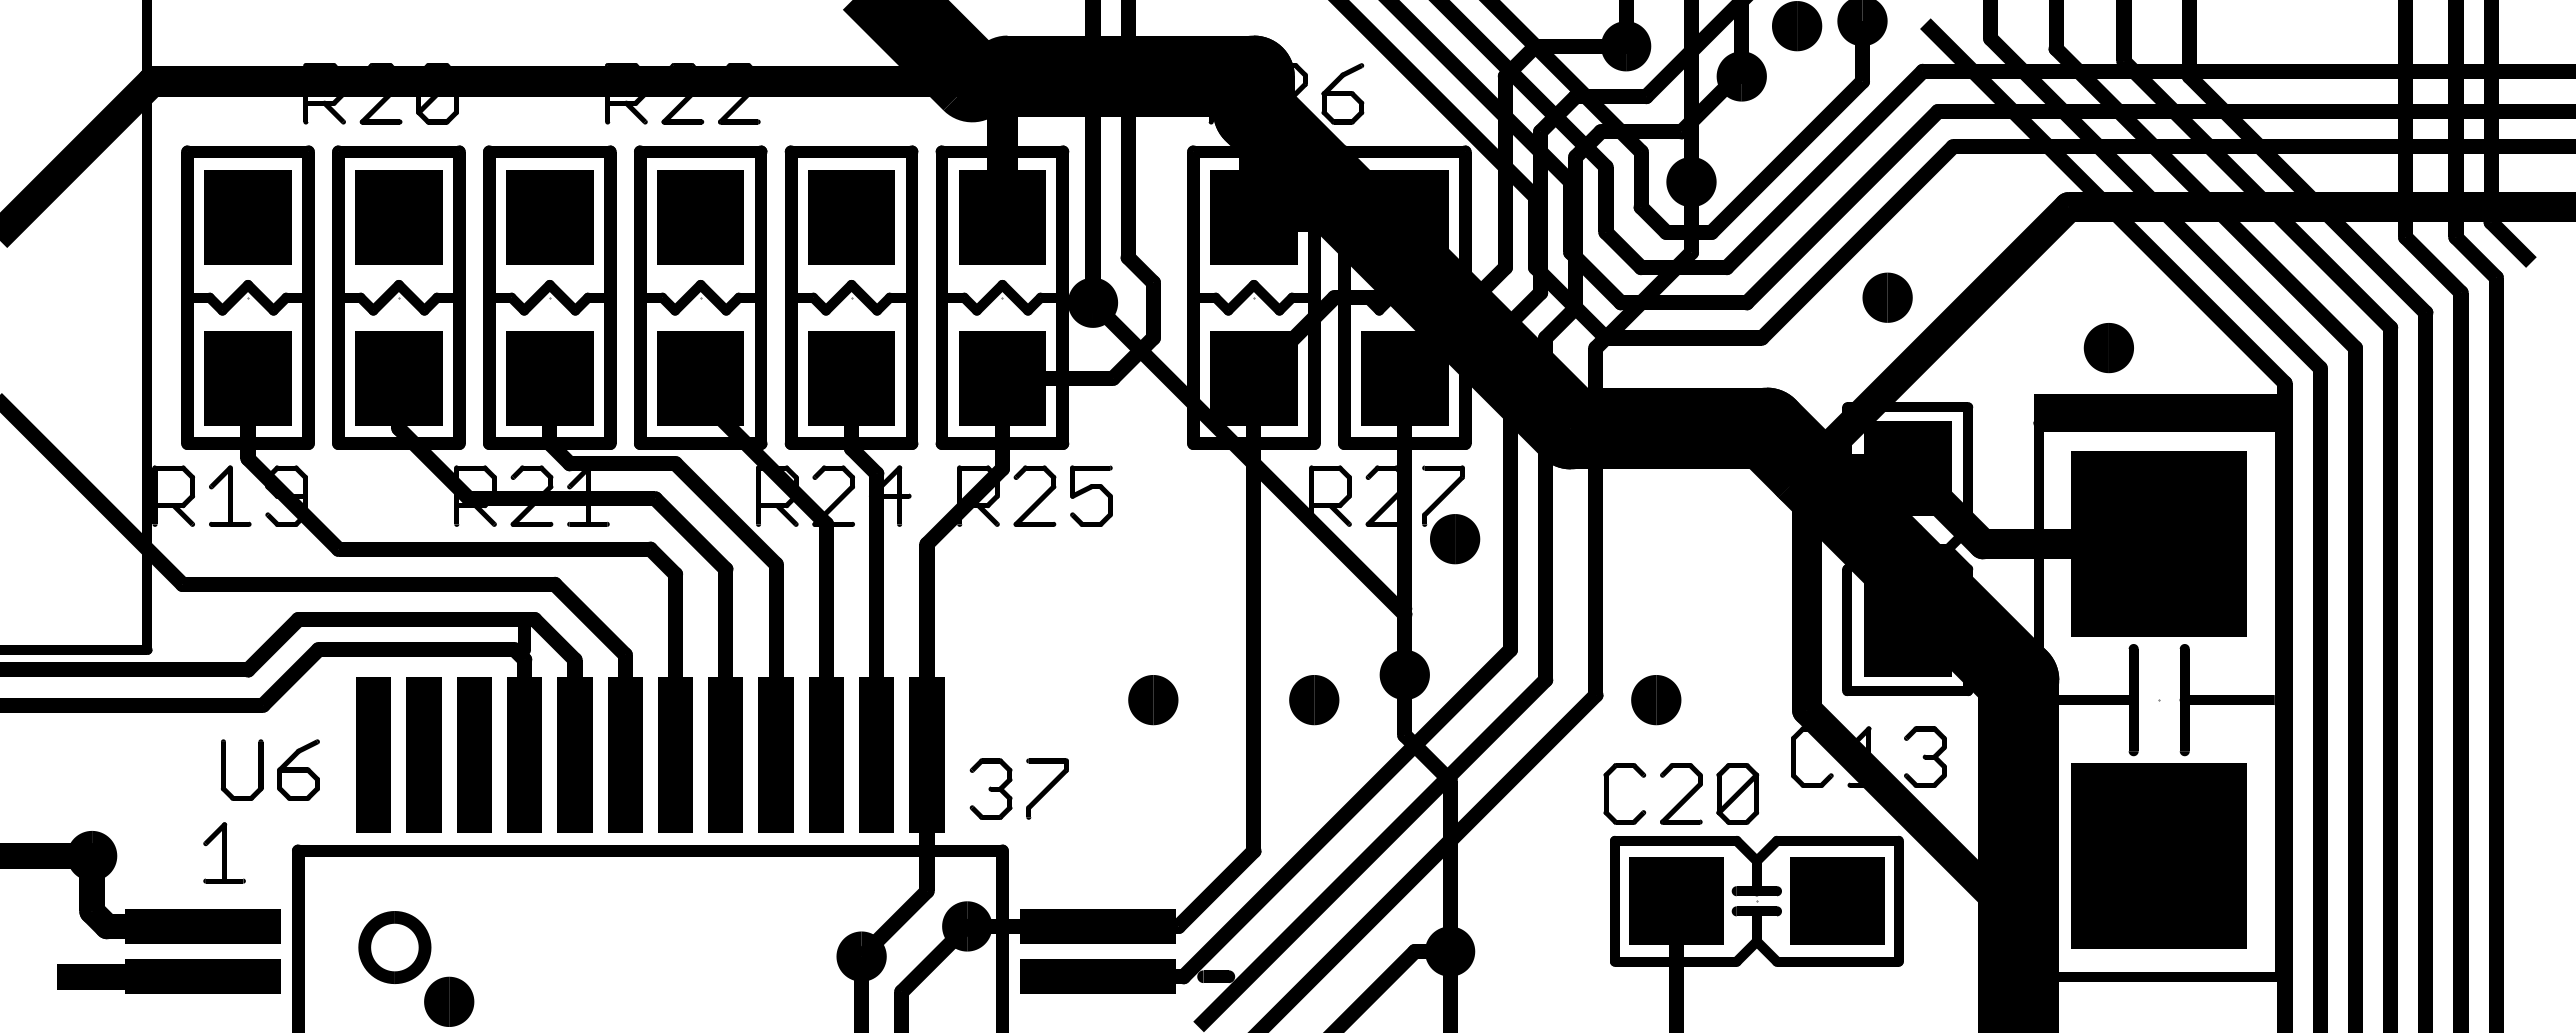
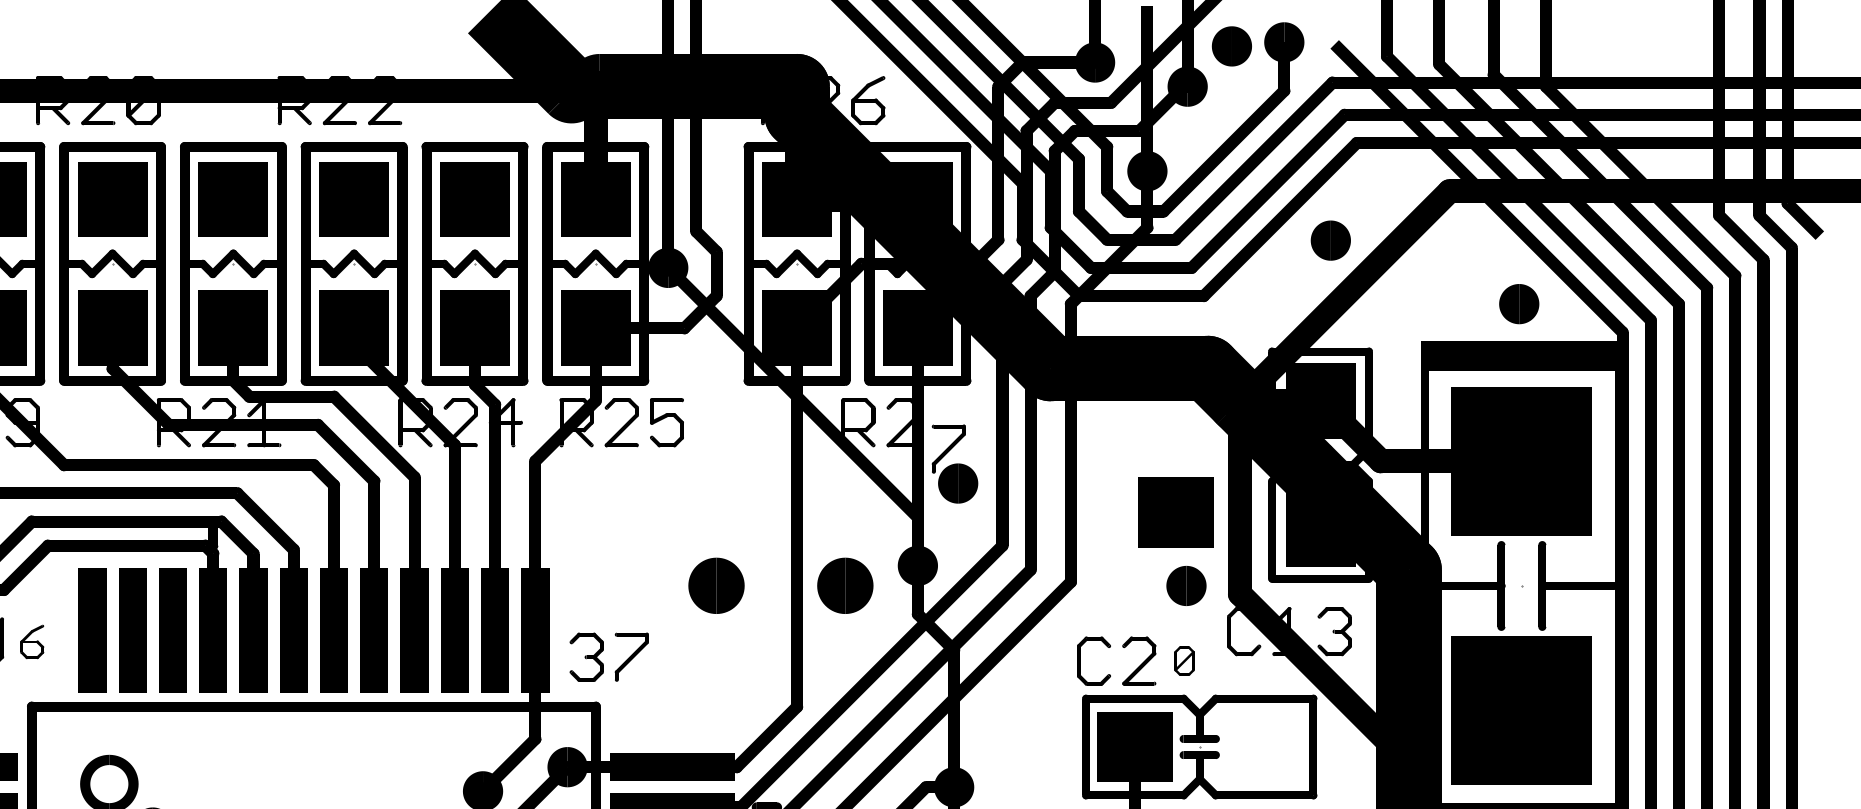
part: (1887, 297) -> (1330, 240), moved
part: (2108, 348) -> (1518, 304), moved
part: (1451, 514) -> (955, 463), moved
part: (1153, 700) -> (716, 586), size x1.4
part: (1314, 700) -> (845, 586), size x1.4
part: (1656, 700) -> (1186, 586), moved
part: (298, 769) -> (32, 641), size x0.7
part: (1737, 793) -> (1184, 660), size x0.6
part: (1837, 900) -> (1176, 511), moved

